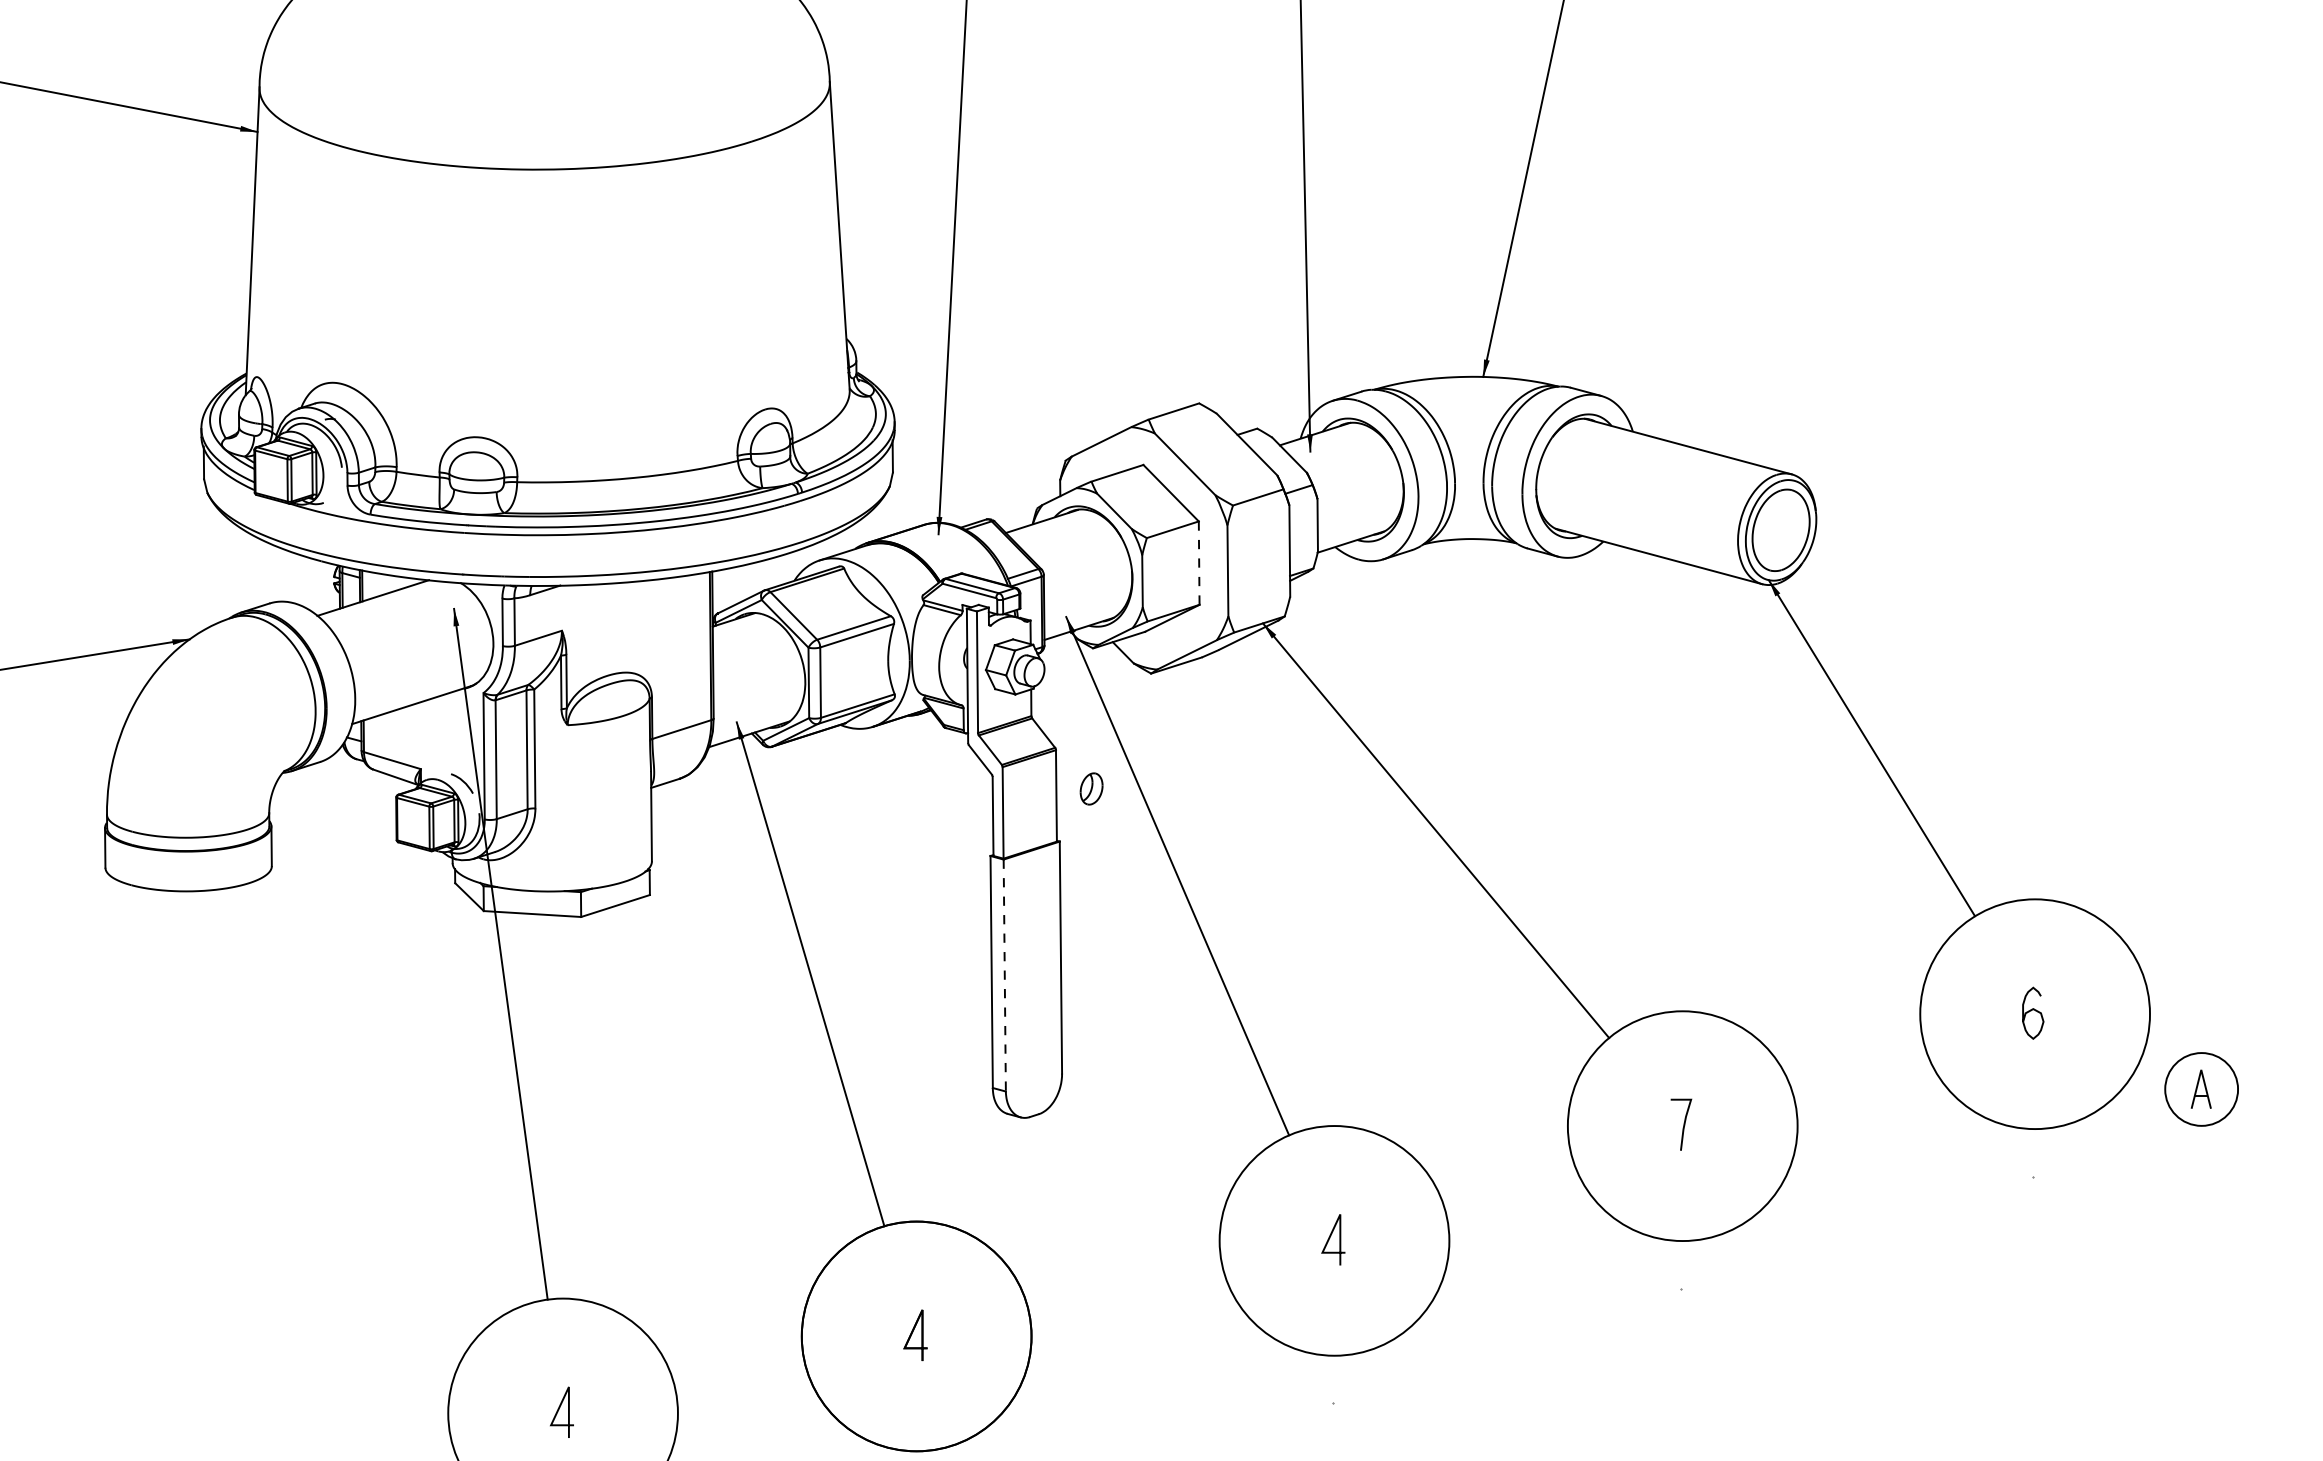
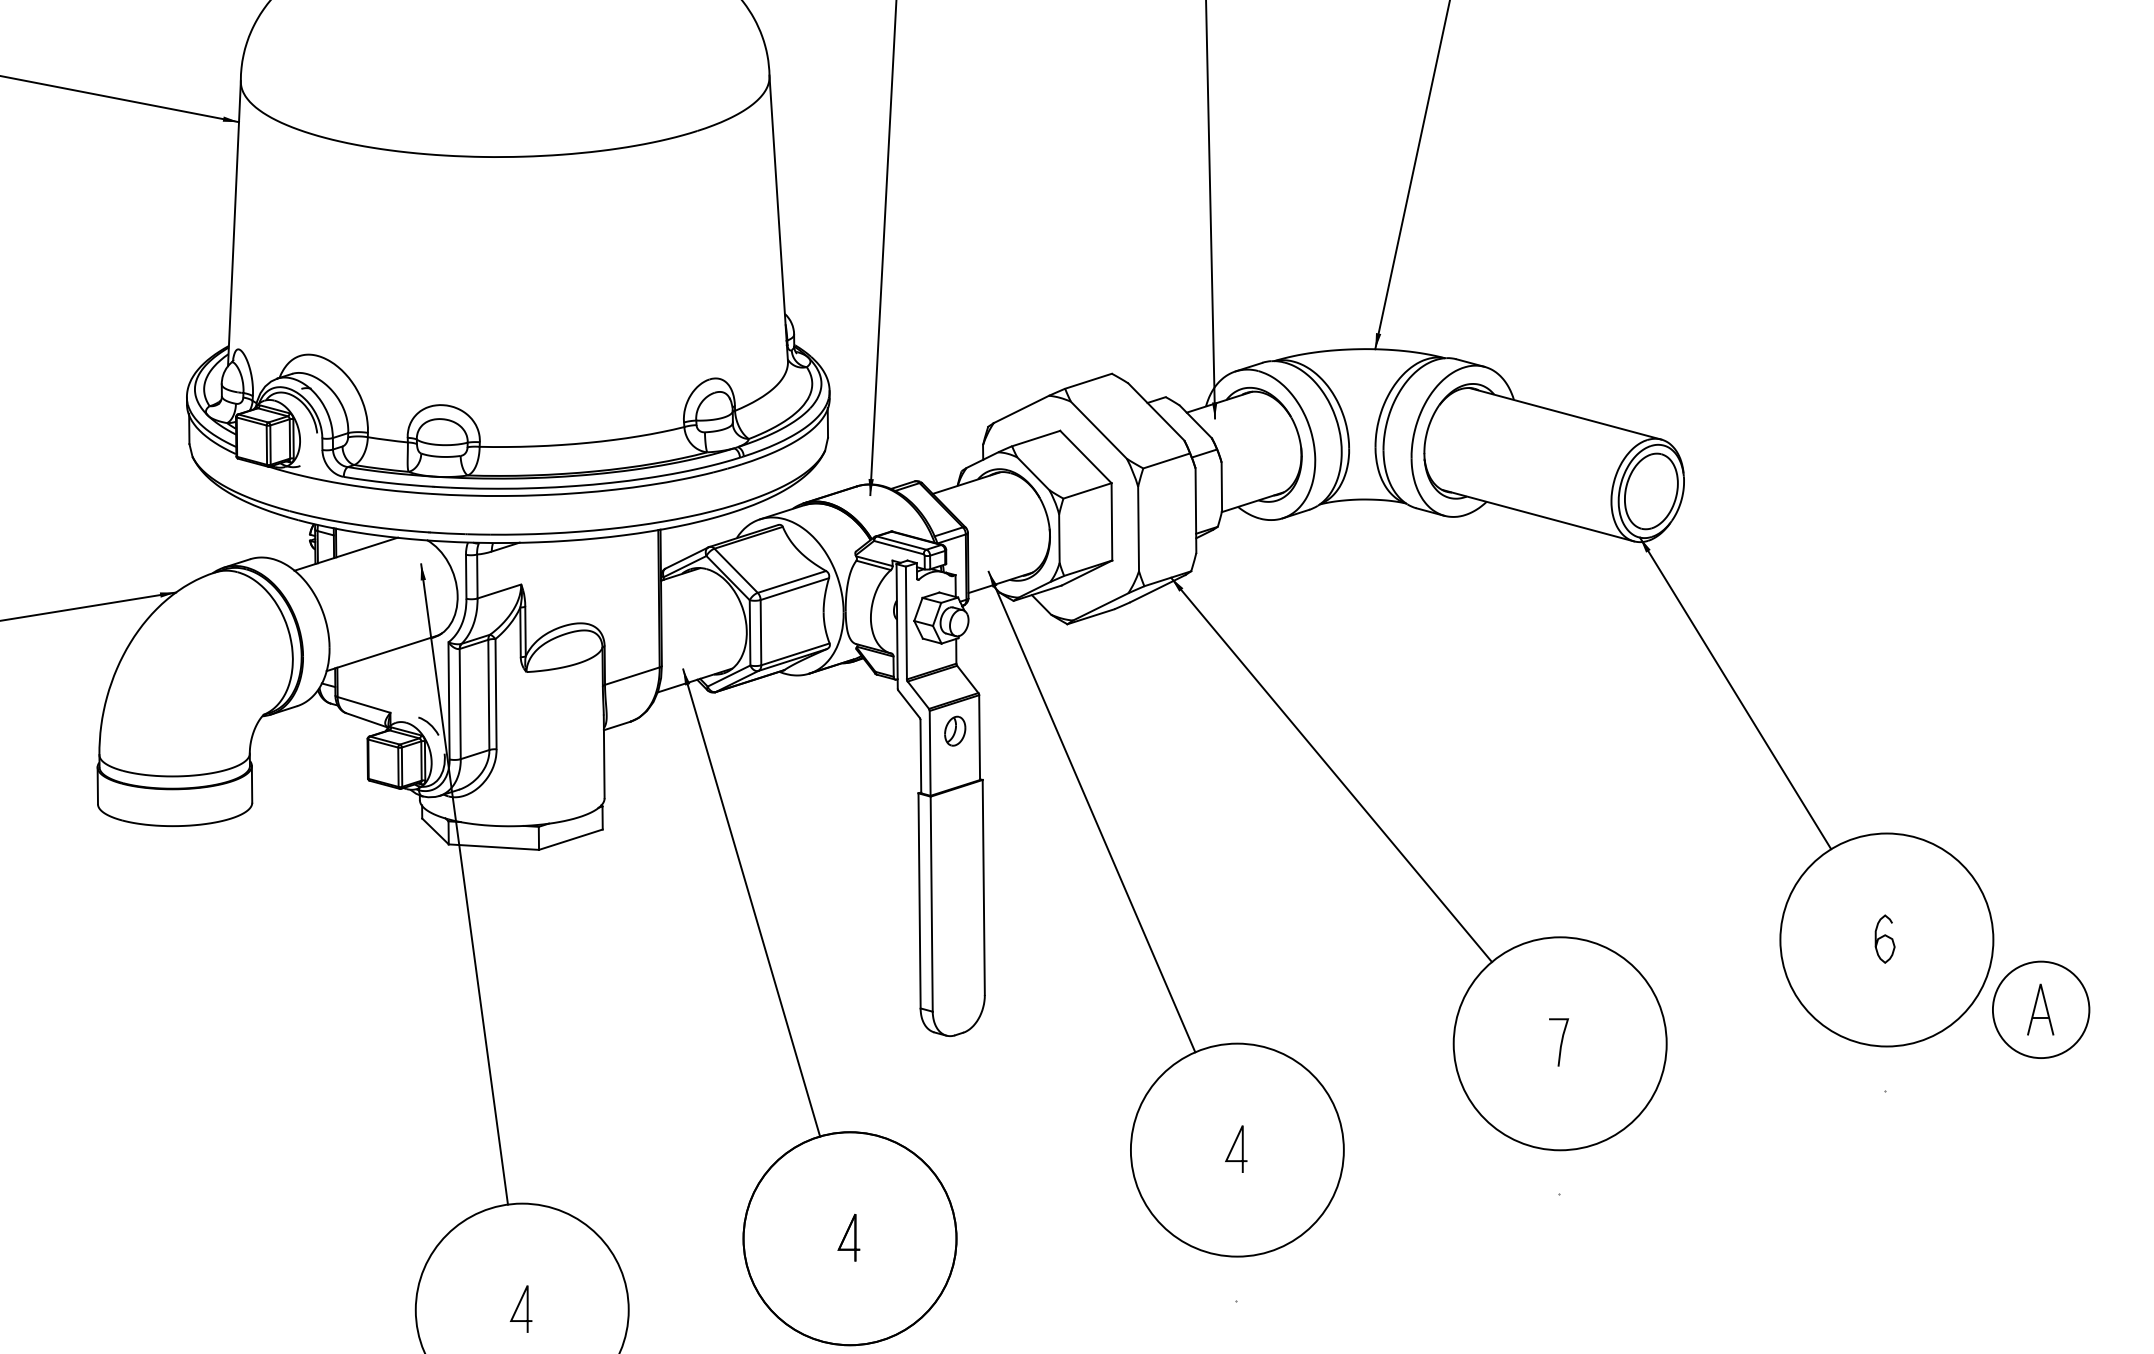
line: (1198, 562) -> (1111, 521), dashed -> solid
part: (1091, 788) -> (955, 730), moved
line: (1004, 975) -> (931, 904), dashed -> solid
part: (2201, 1089) -> (2041, 1009), size x1.43

